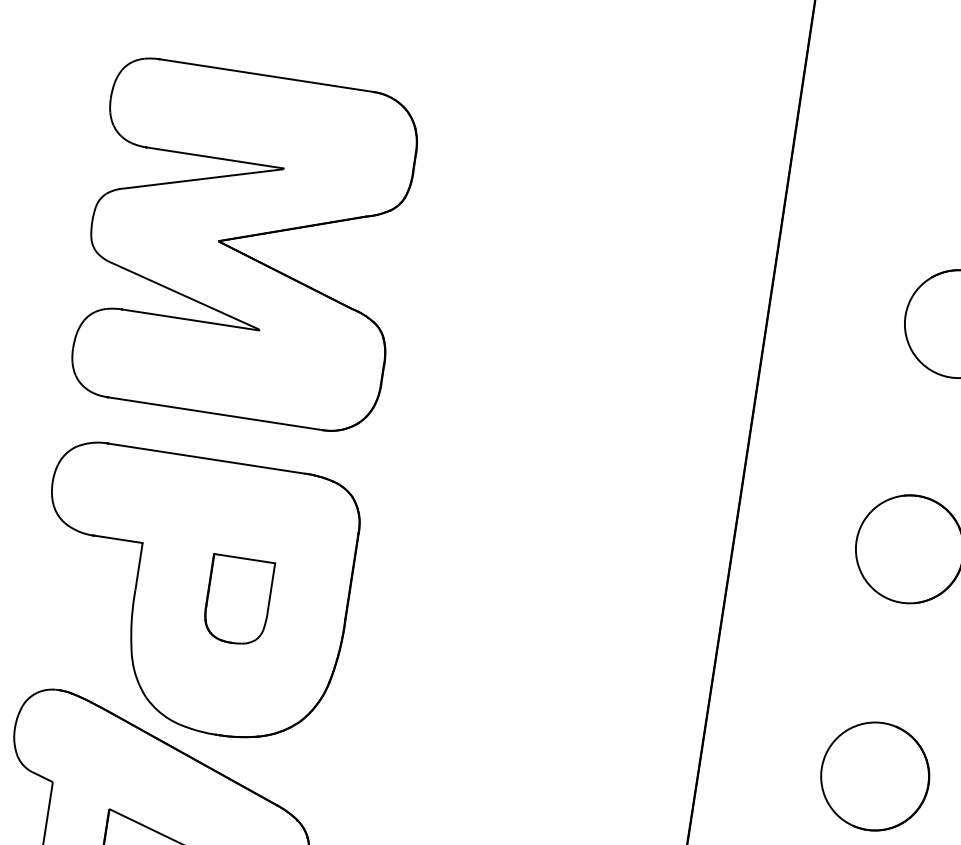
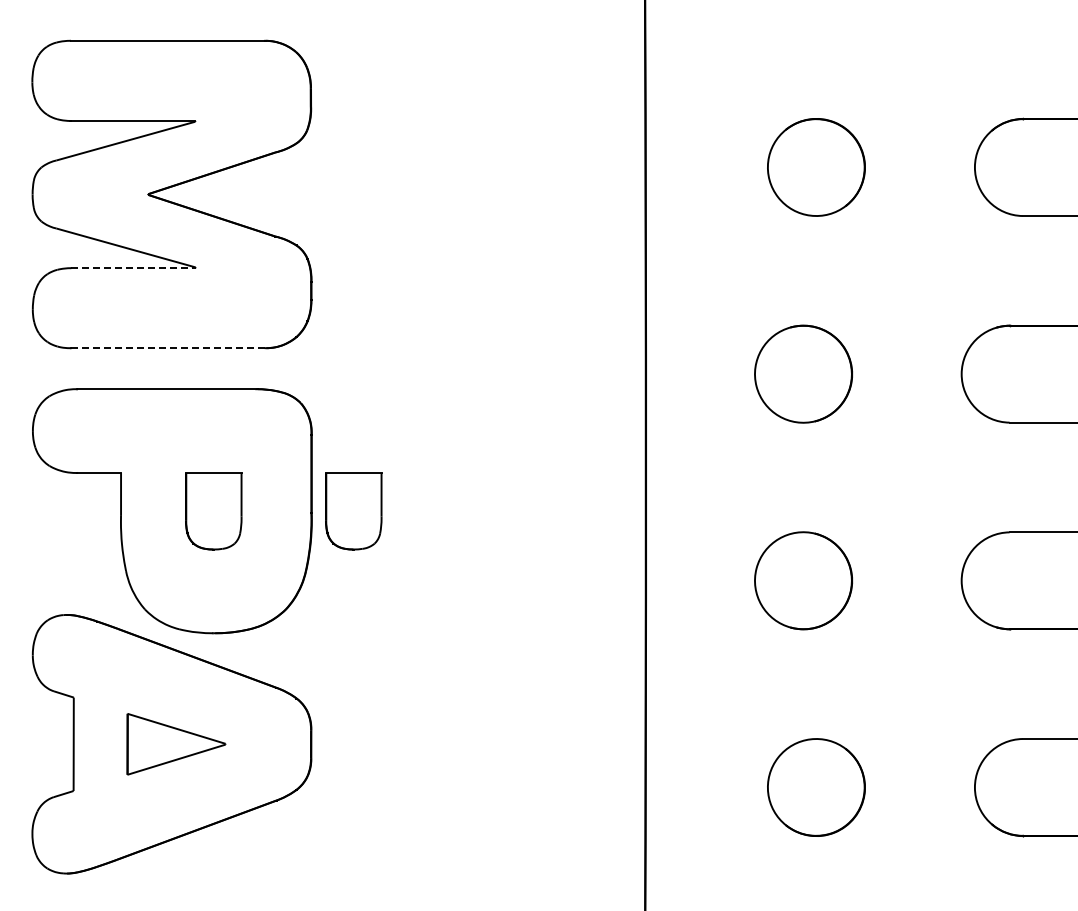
line: (190, 320) -> (133, 268), solid -> dashed
line: (214, 413) -> (167, 348), solid -> dashed
part: (391, 624) -> (353, 511), added

